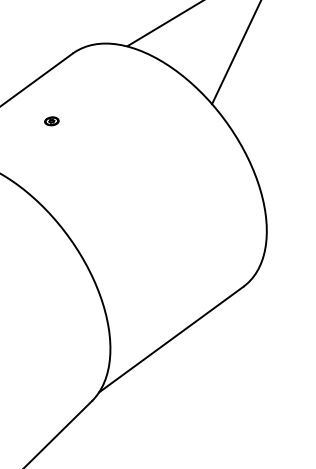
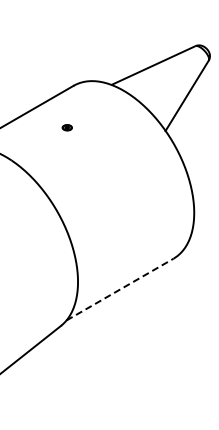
part: (50, 121) -> (66, 127), moved
line: (171, 339) -> (120, 289), solid -> dashed

